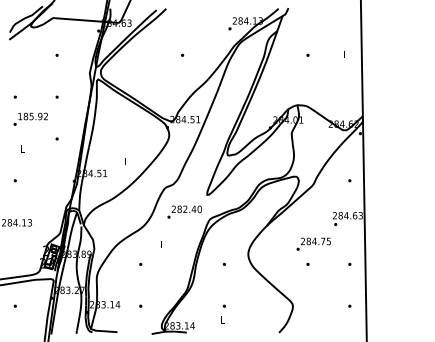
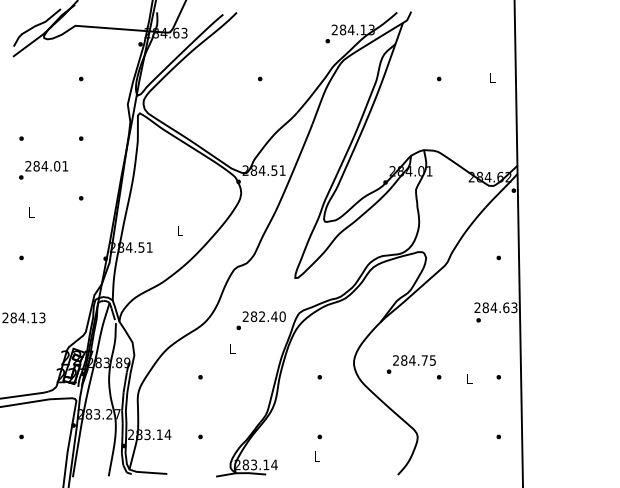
text: (32, 116) -> (46, 166), 185.92 -> 284.01
text: (184, 212) -> (260, 320), moved
text: (313, 244) -> (410, 364), moved

